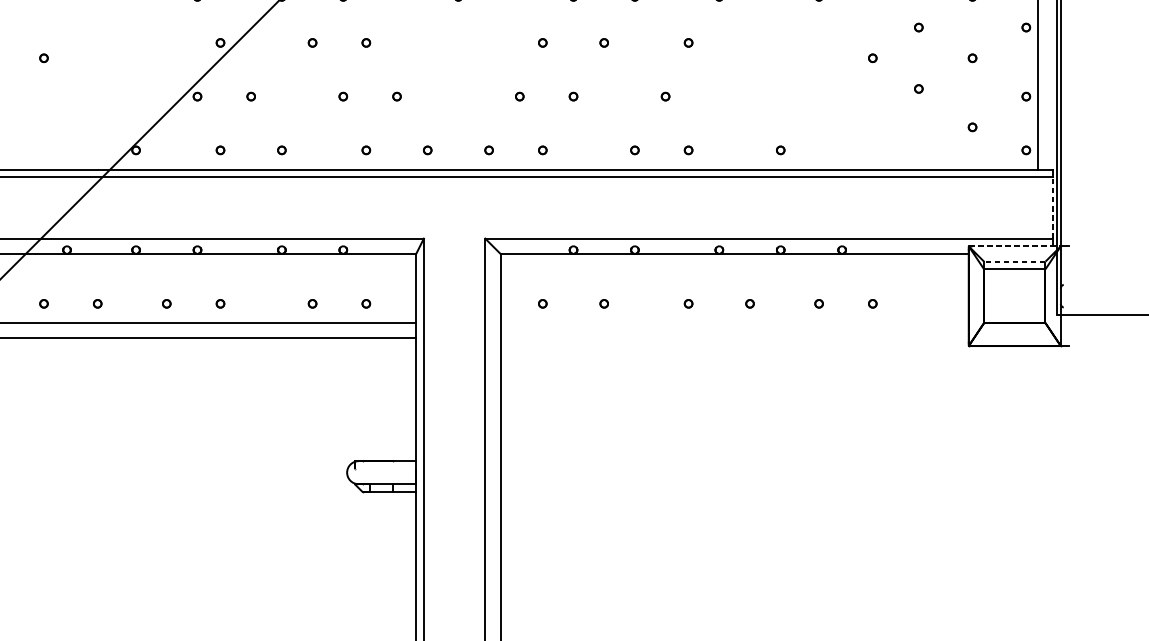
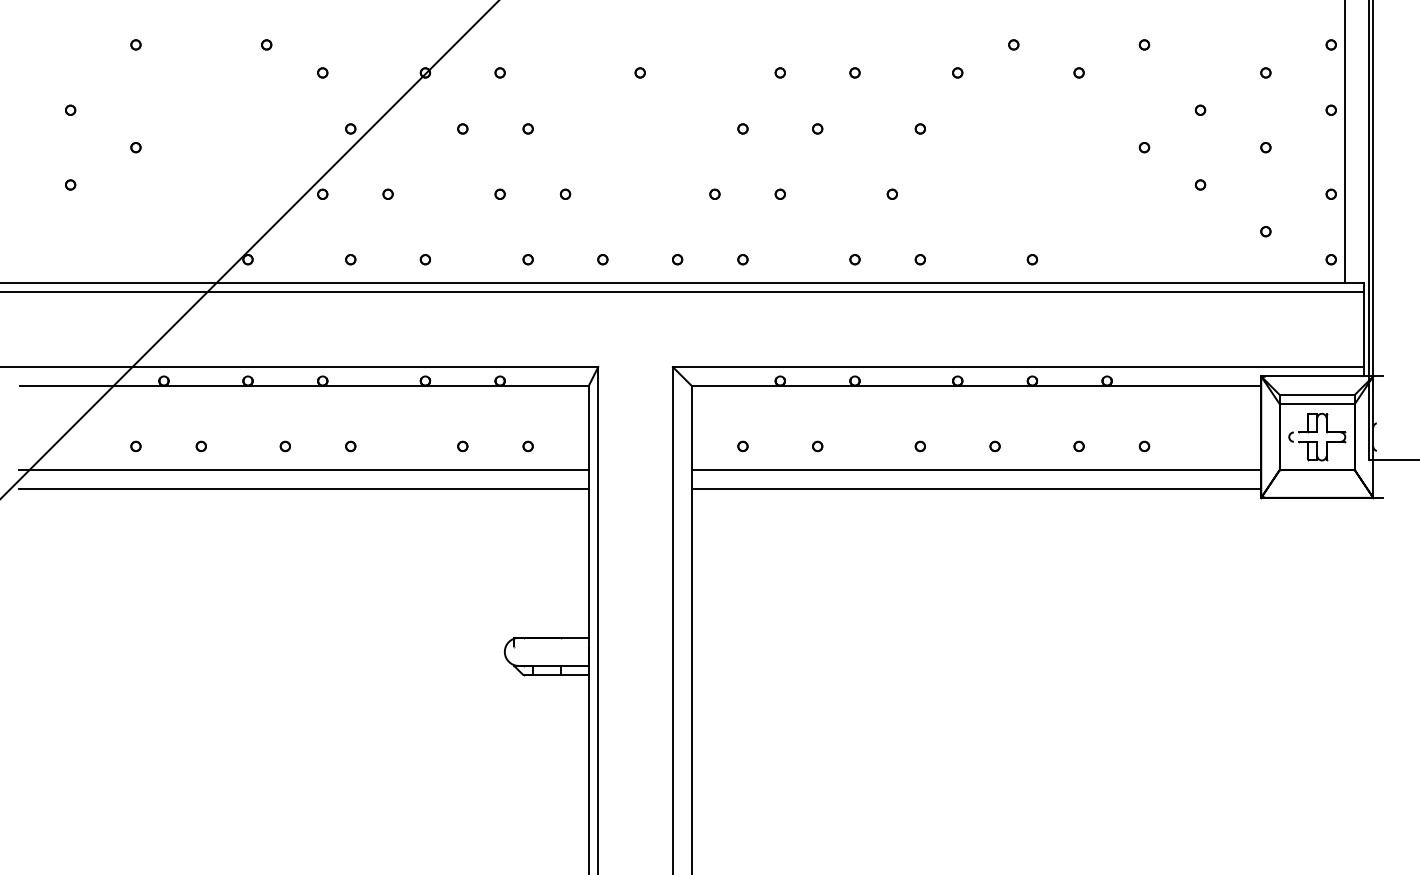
line: (1052, 207) -> (1363, 329), dashed -> solid
line: (1014, 246) -> (1317, 376), dashed -> solid
line: (1014, 261) -> (1316, 395), dashed -> solid
part: (1014, 295) -> (1317, 436), added
line: (734, 322) -> (976, 469), added
line: (734, 338) -> (976, 488), added

